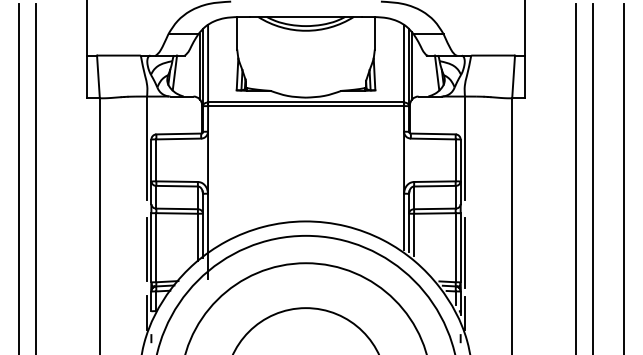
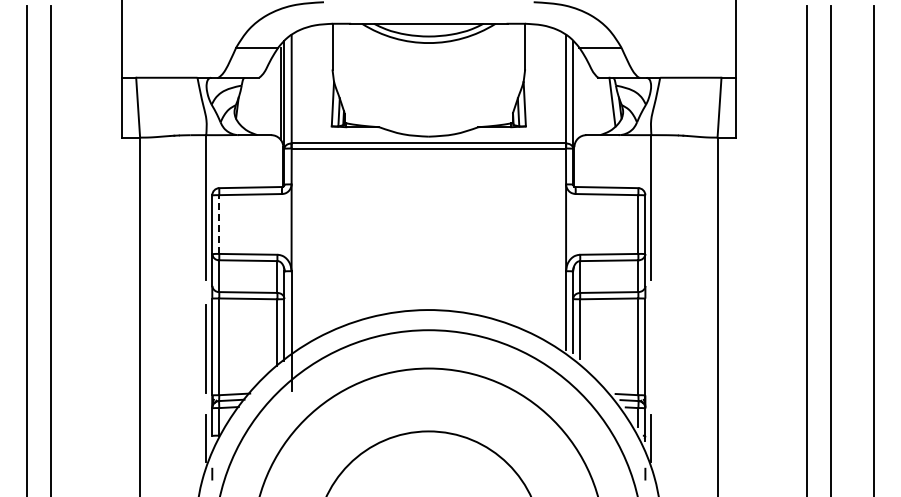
line: (411, 66) -> (576, 92), removed
line: (175, 72) -> (245, 101), removed
line: (156, 160) -> (219, 224), solid -> dashed
line: (465, 252) -> (651, 353), removed

